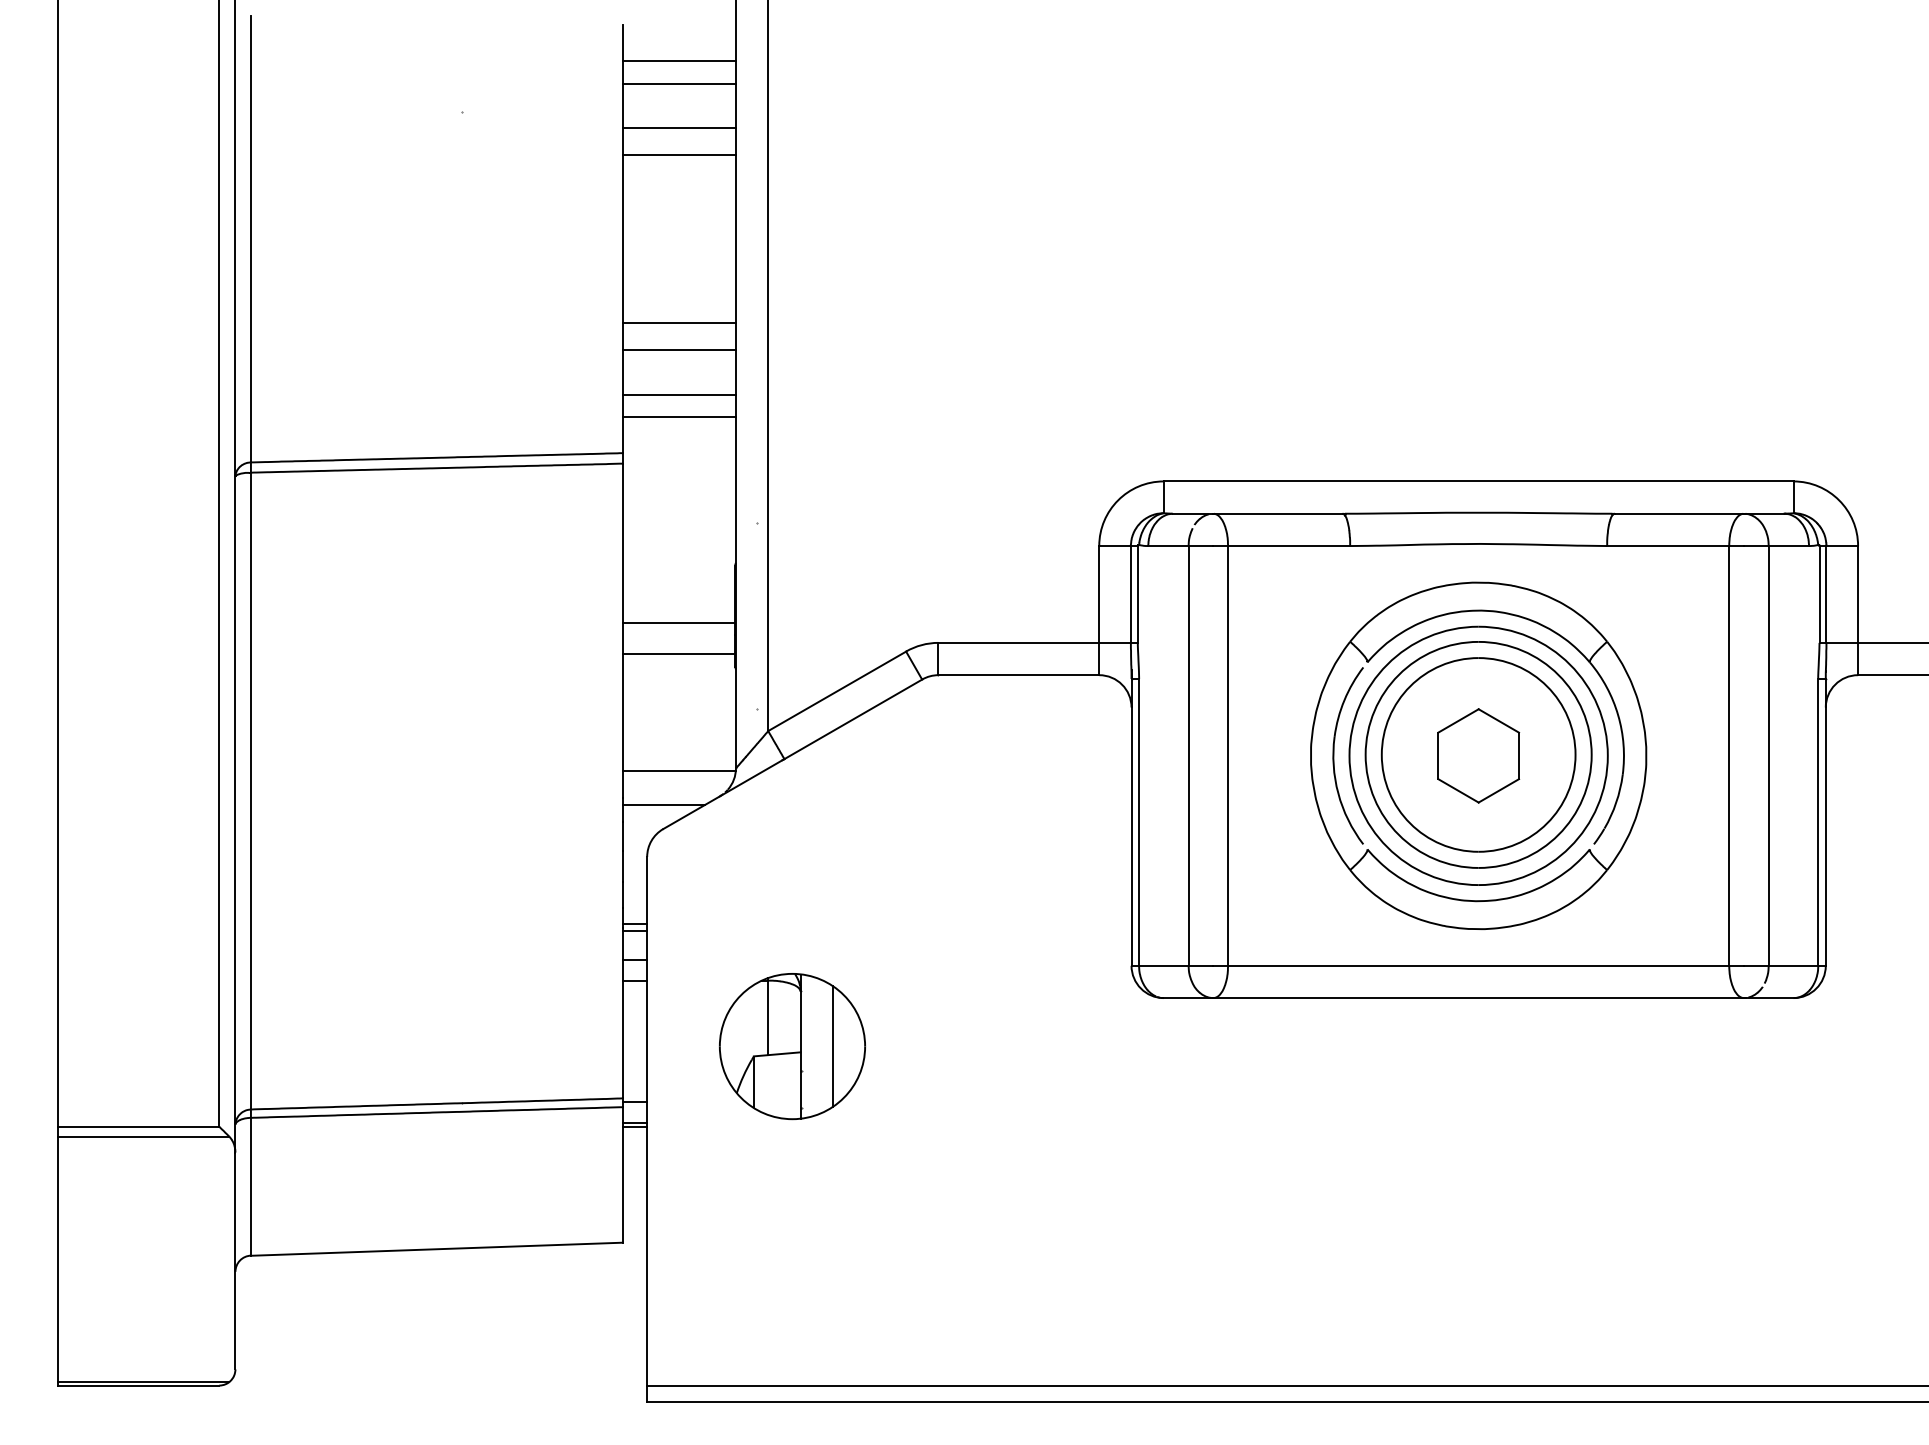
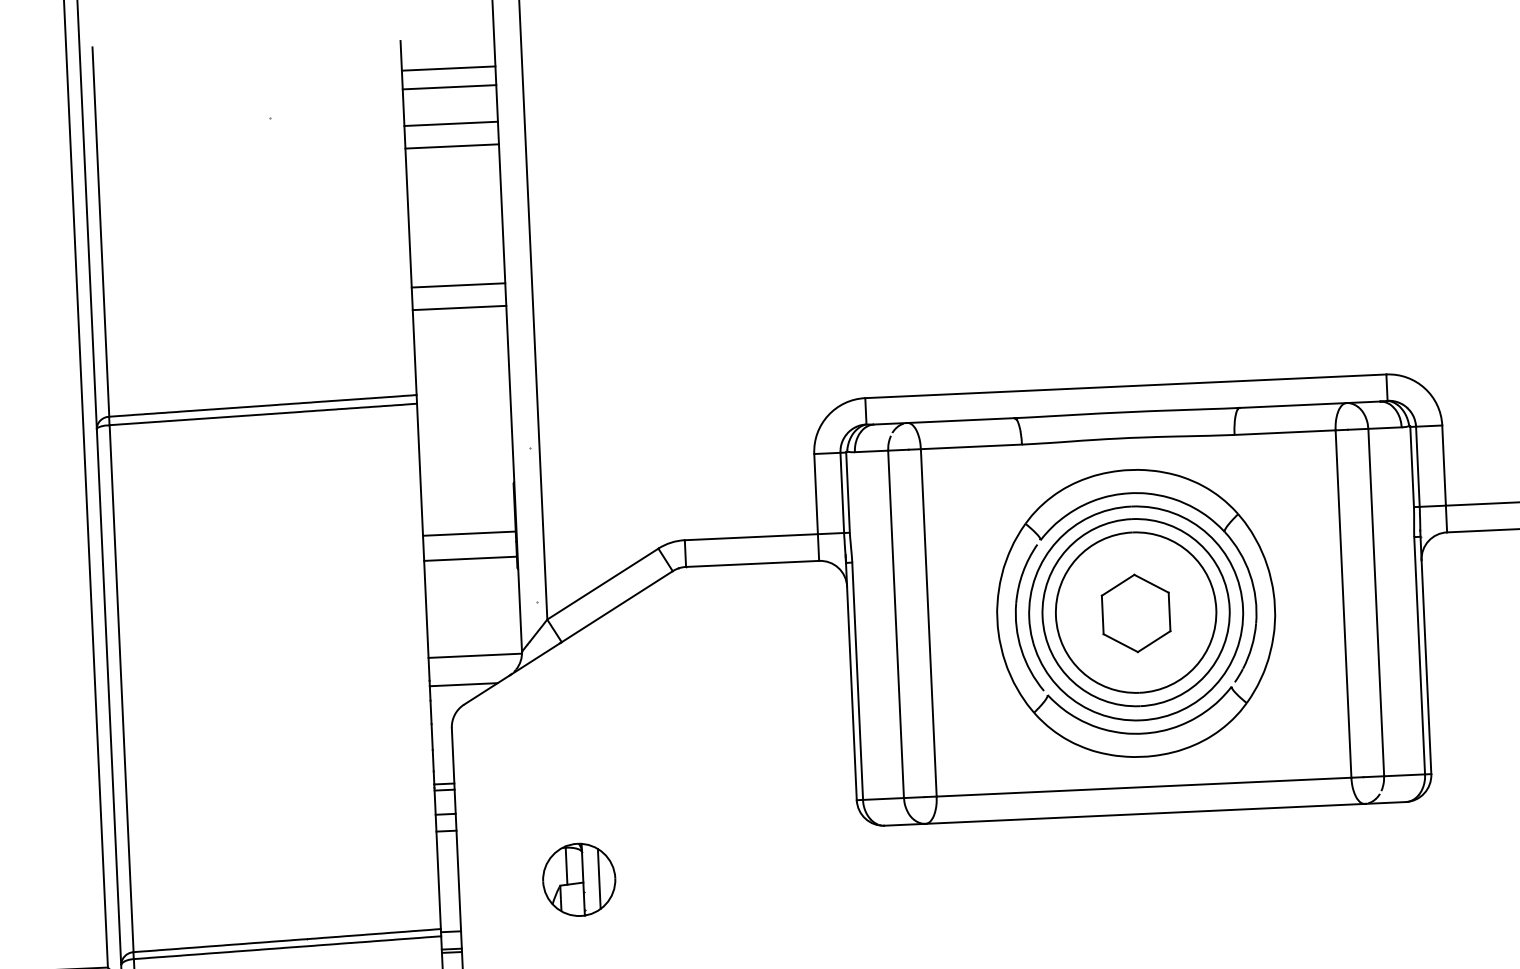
line: (678, 394) -> (460, 344), removed
line: (678, 417) -> (461, 363), removed
part: (792, 1046) -> (579, 879), size x0.6

